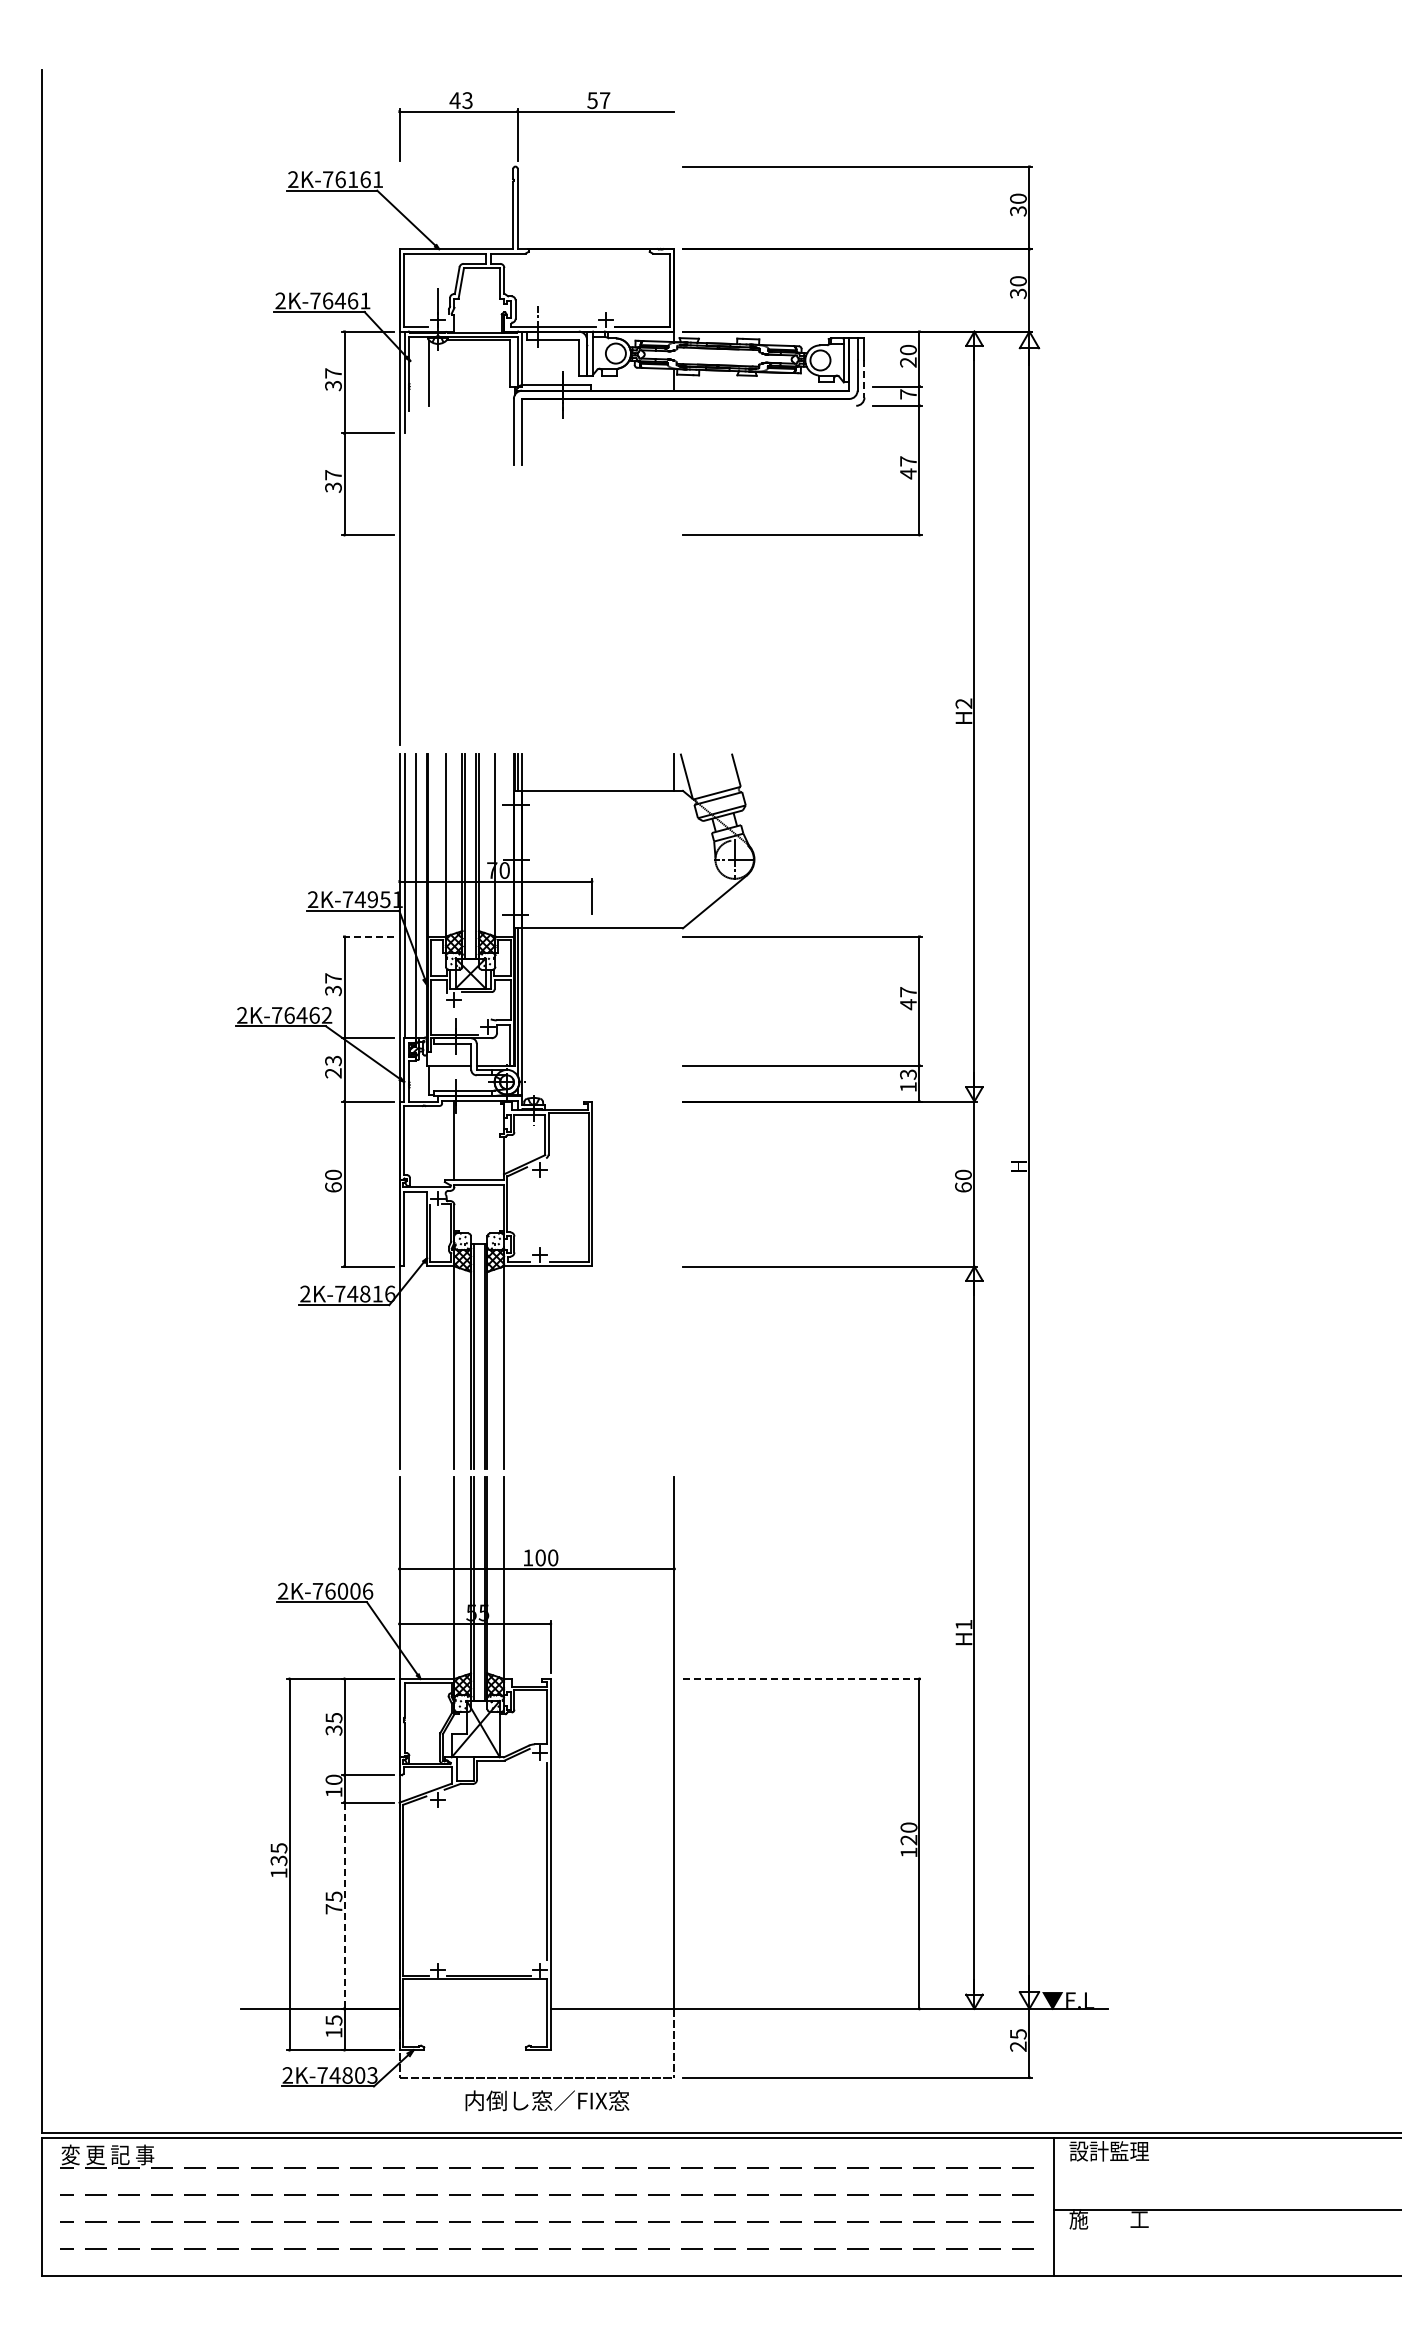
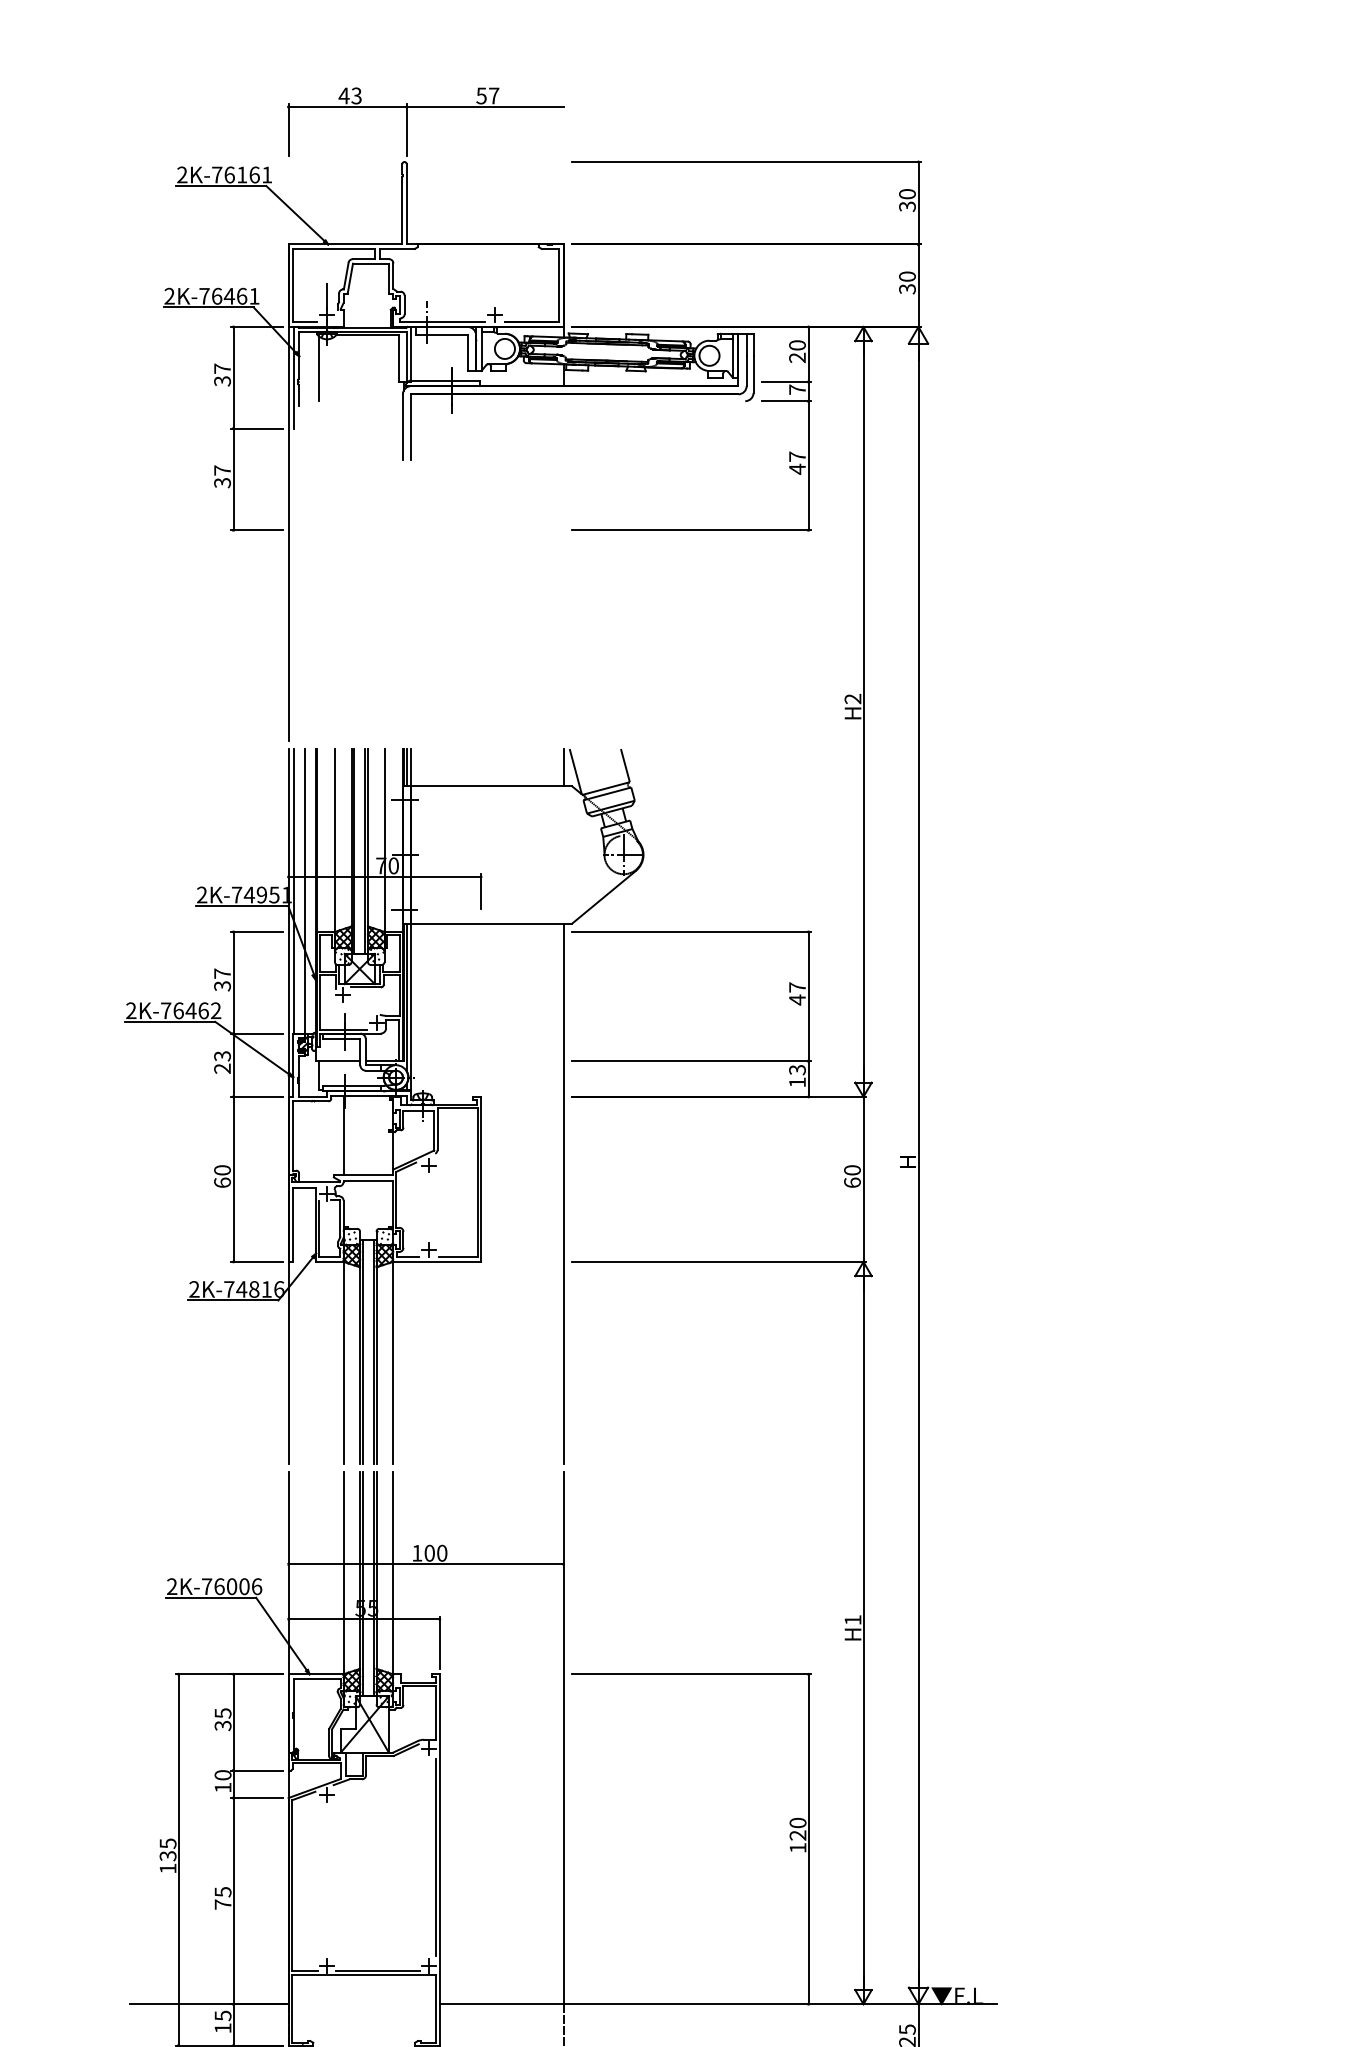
line: (864, 379) -> (753, 374), dashed -> solid
line: (367, 936) -> (256, 931), dashed -> solid
line: (674, 1198) -> (563, 1193), added
line: (802, 1678) -> (691, 1673), dashed -> solid
line: (344, 1906) -> (233, 1901), dashed -> solid

